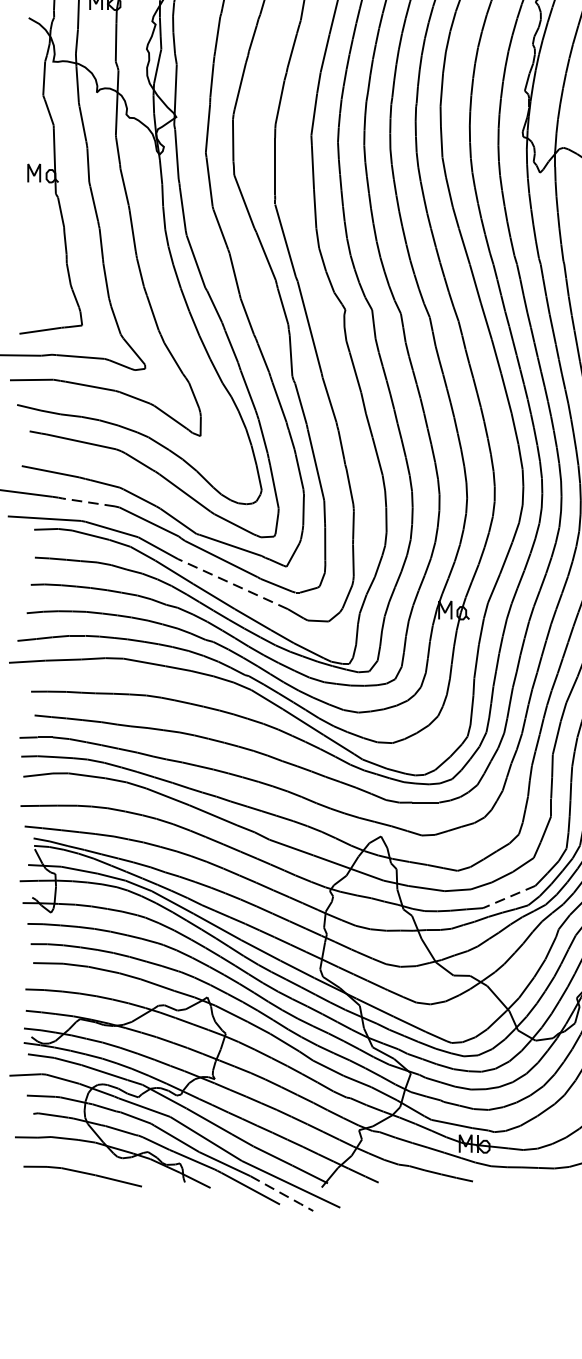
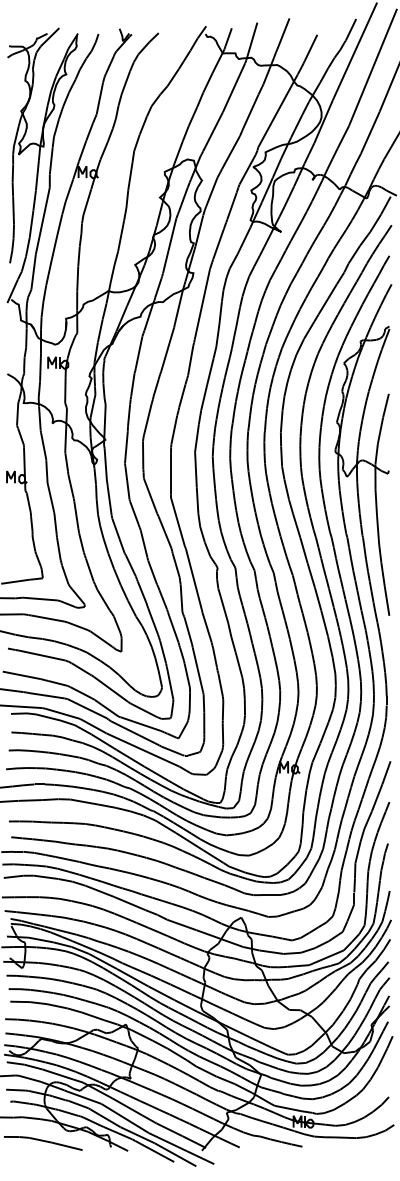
line: (89, 502) -> (47, 695), dashed -> solid
line: (232, 583) -> (142, 749), dashed -> solid
line: (509, 896) -> (326, 957), dashed -> solid
line: (281, 1194) -> (175, 1155), dashed -> solid

